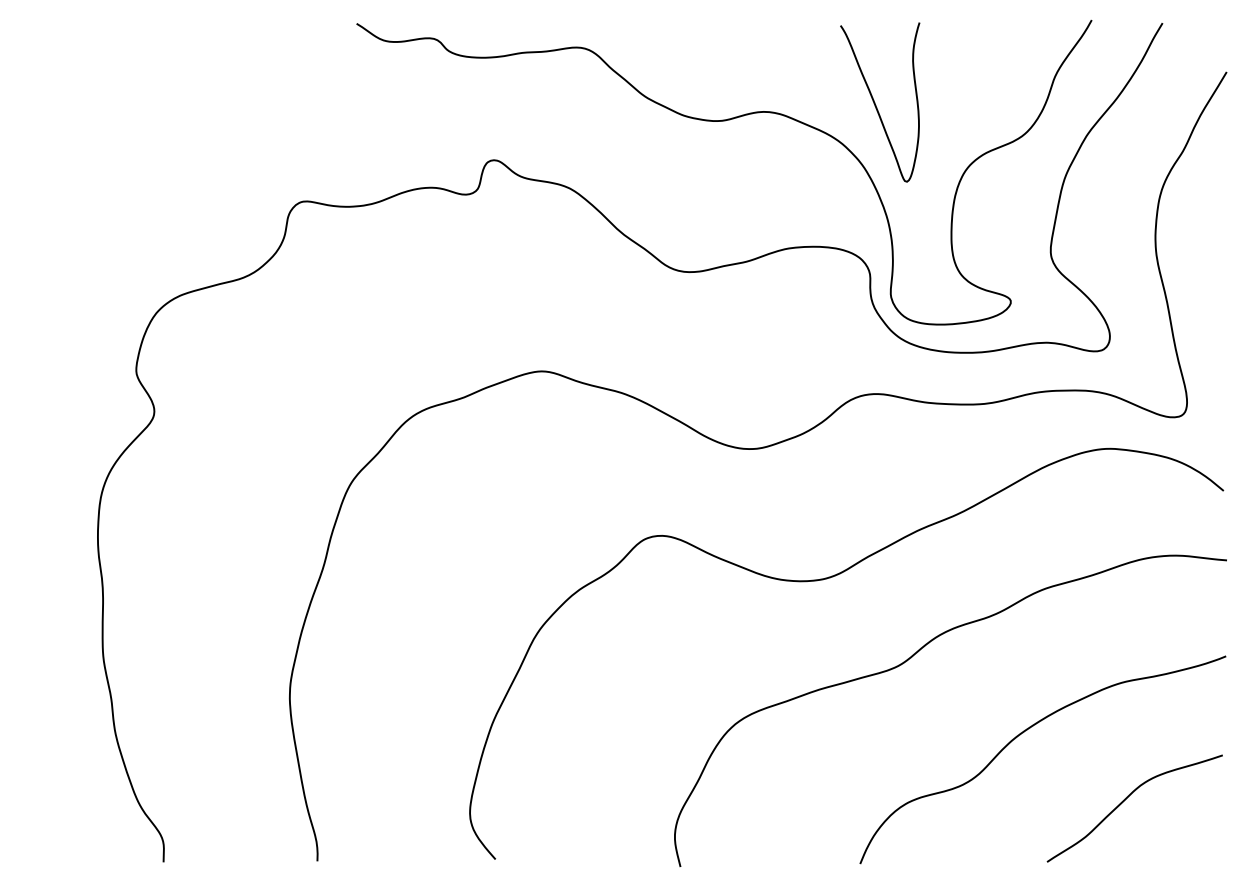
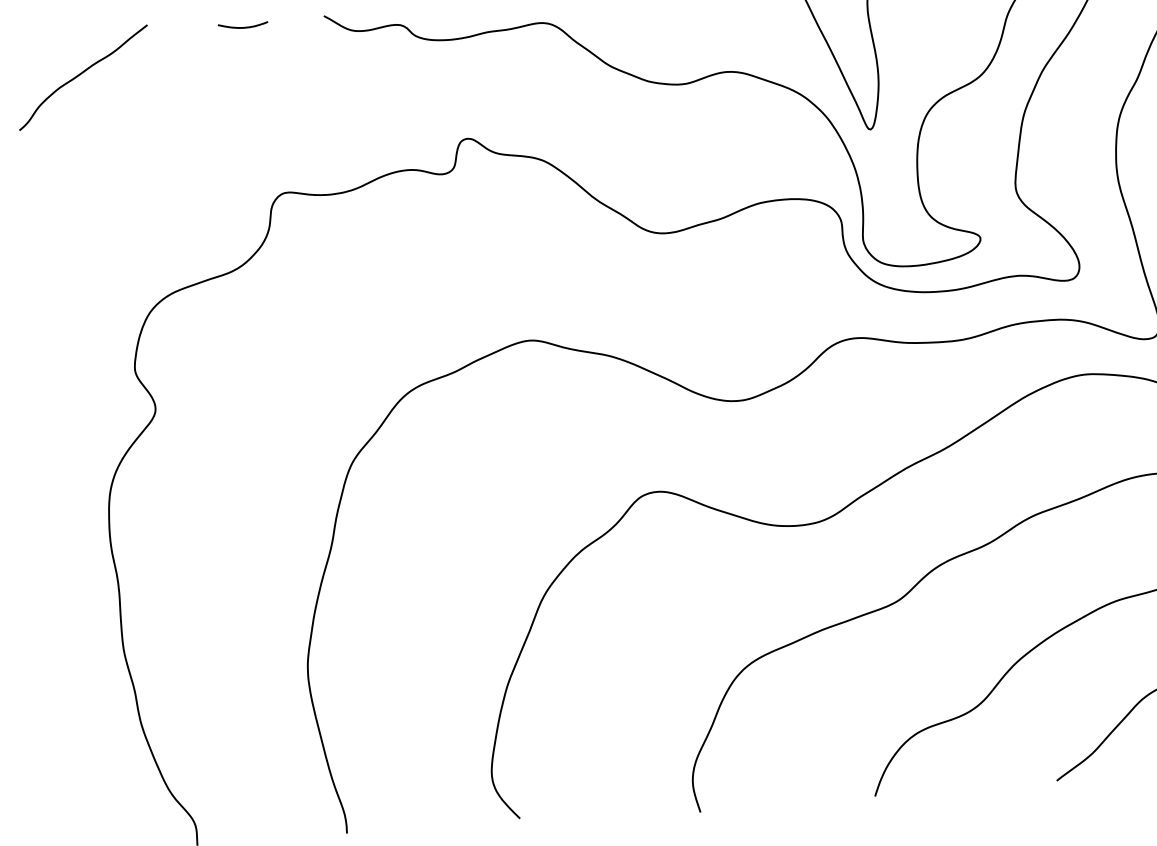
curve: (273, 28) -> (243, 26), added
curve: (103, 65) -> (80, 75), added

